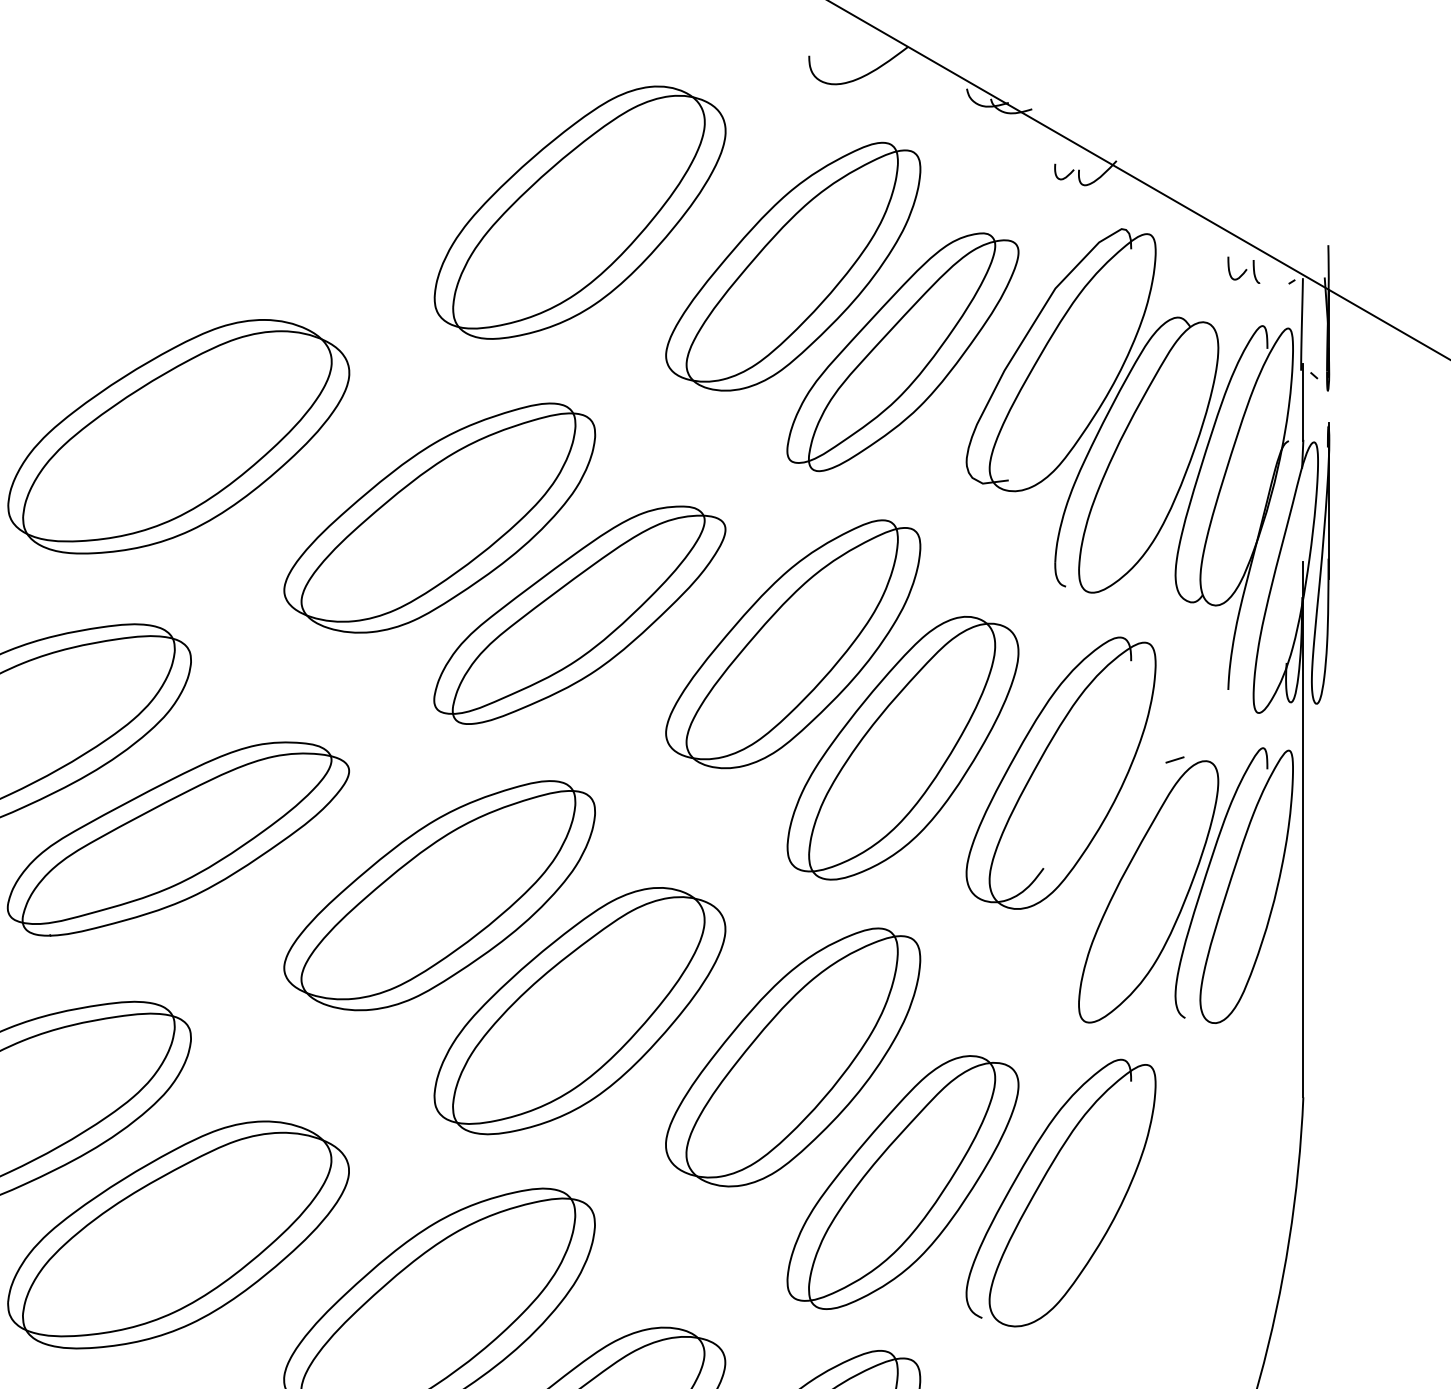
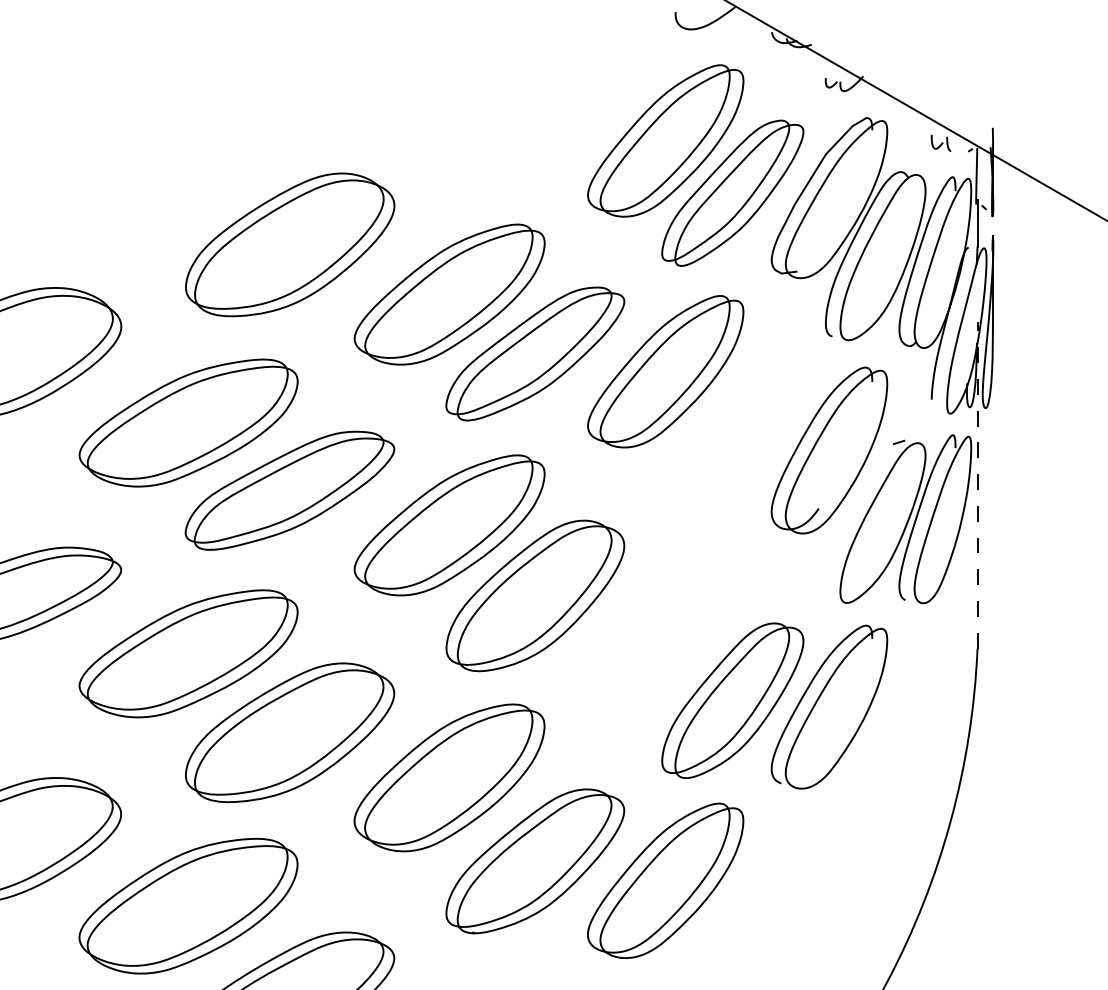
part: (580, 211) -> (535, 107), removed
part: (902, 748) -> (732, 435), removed
line: (1303, 830) -> (977, 485), solid -> dashed
part: (792, 1056) -> (665, 623), removed

